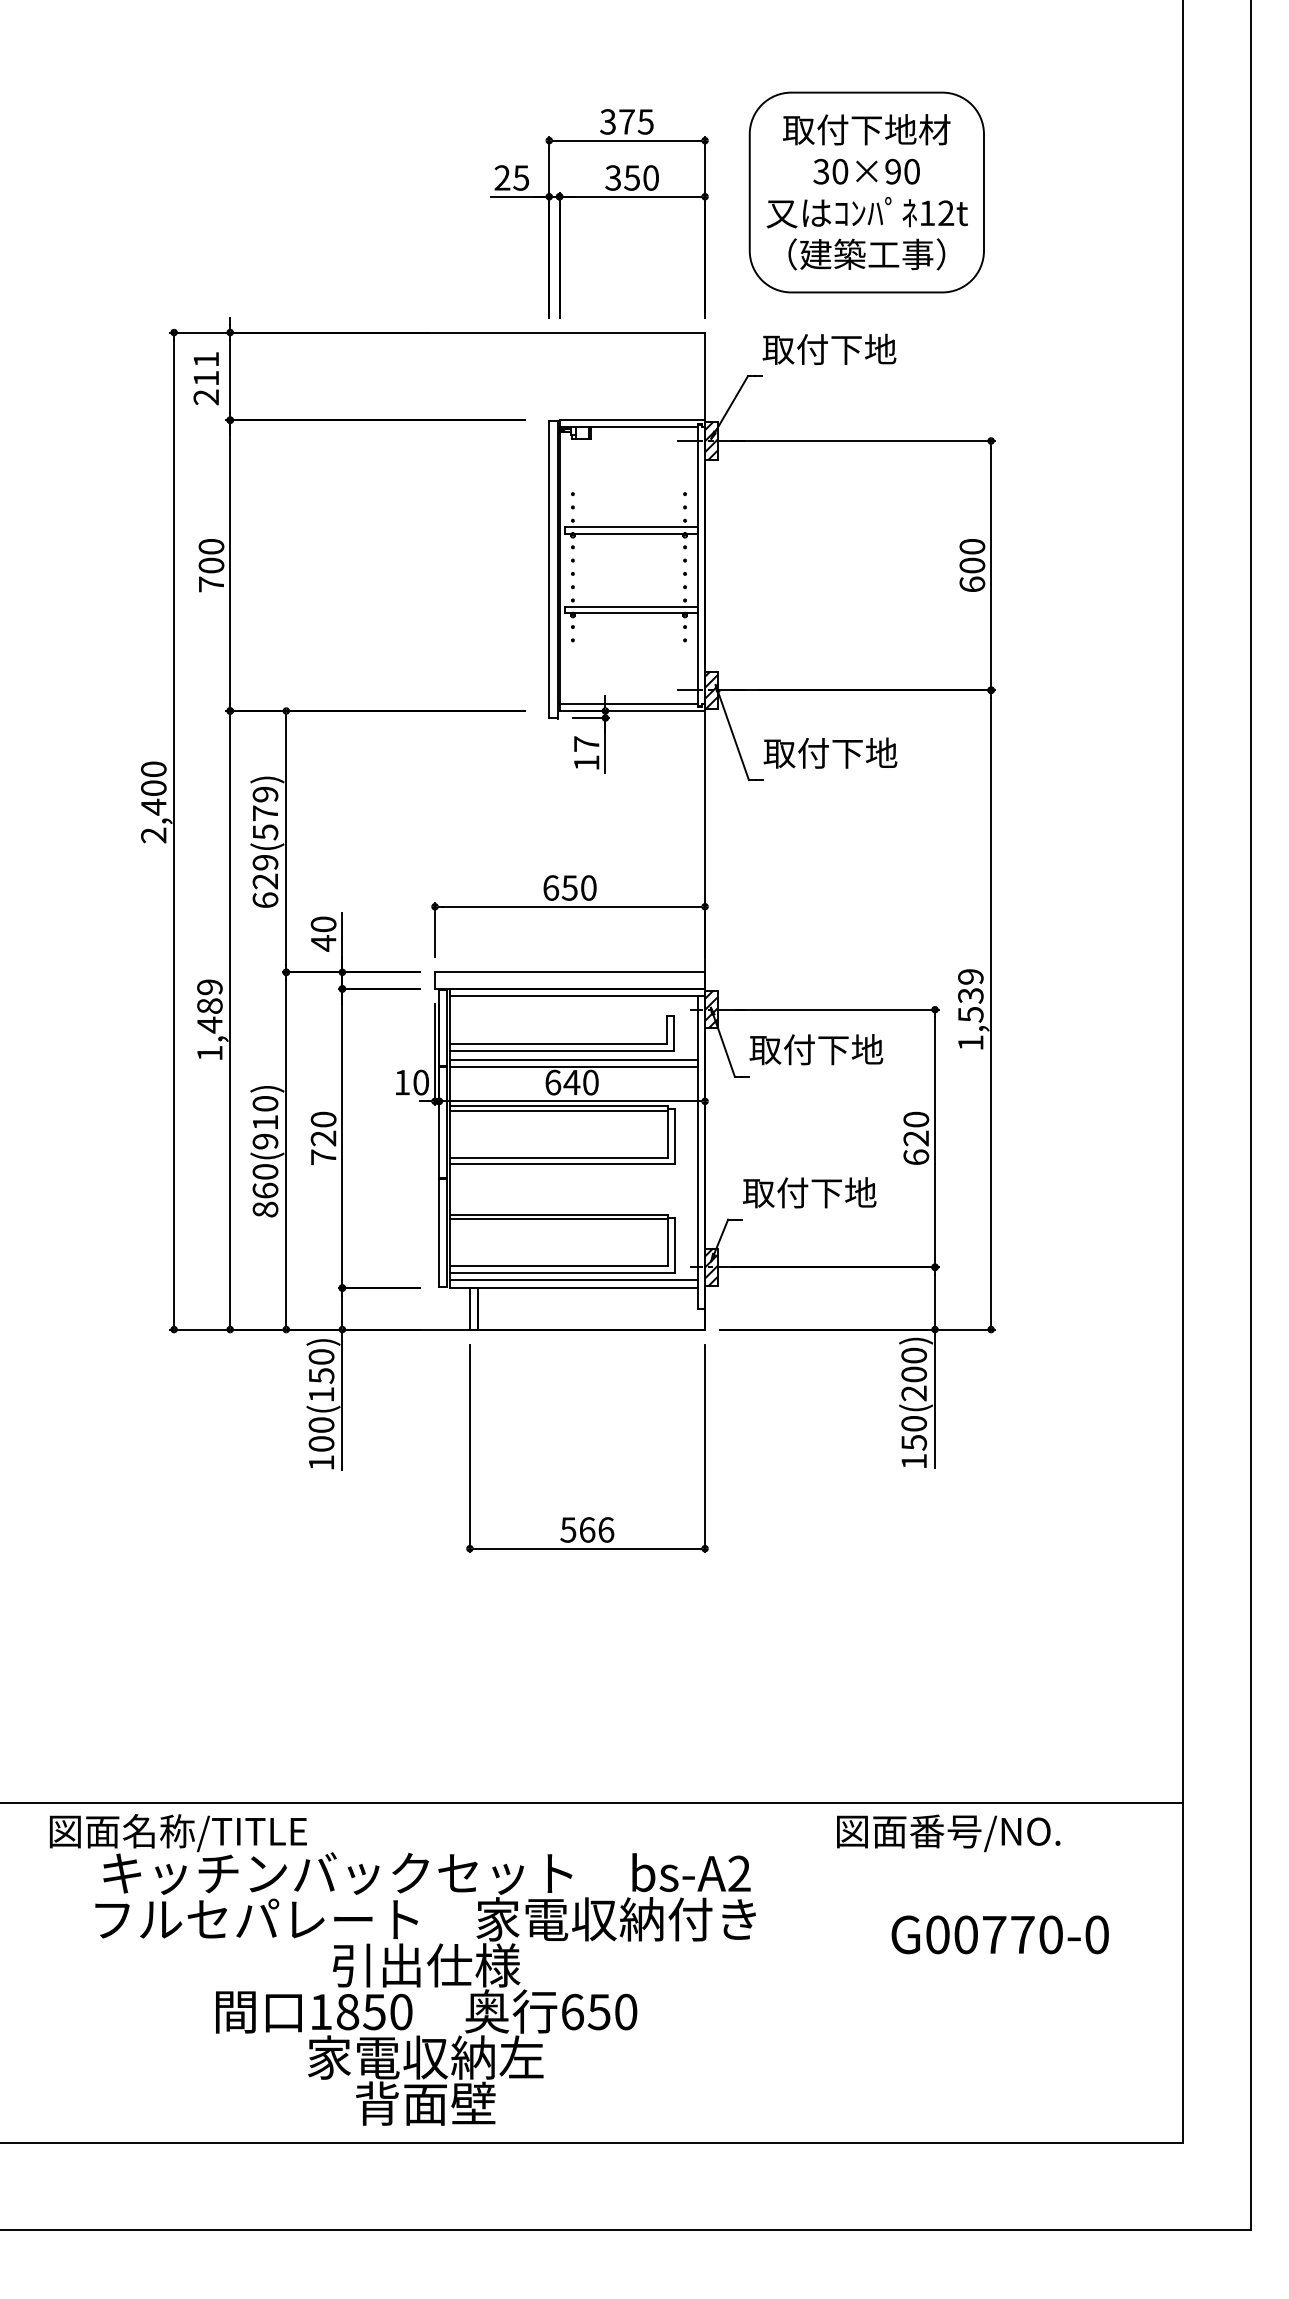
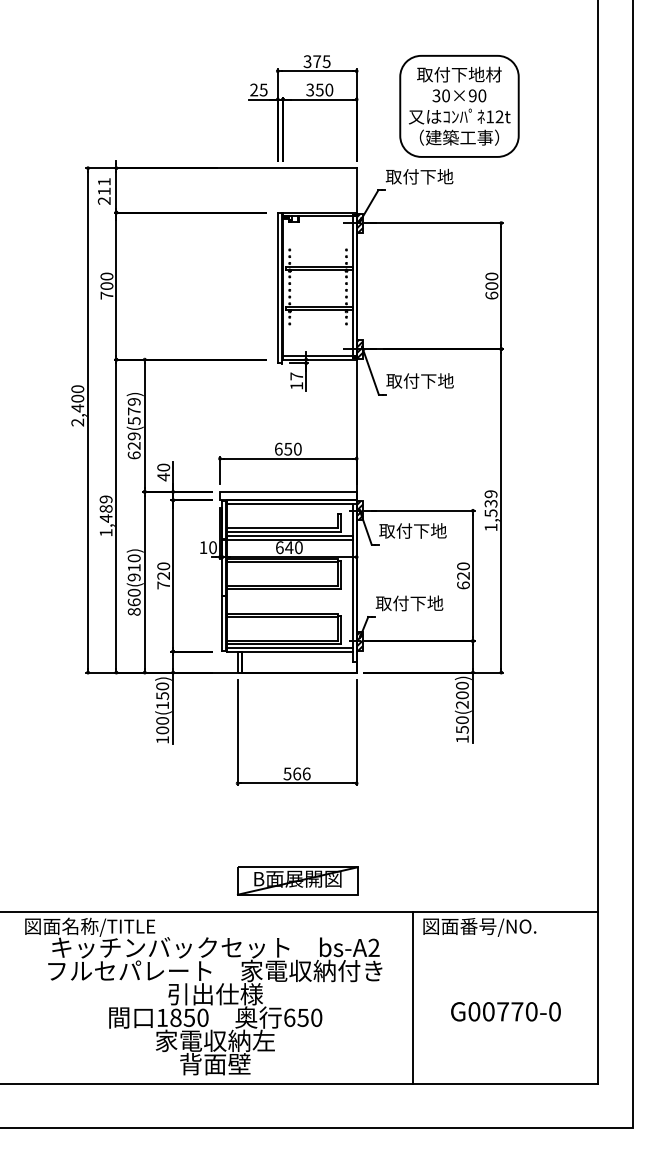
part: (866, 192) -> (459, 106), moved
part: (588, 1740) -> (297, 880), added
text: (999, 1934) -> (505, 1011), moved
line: (817, 1971) -> (413, 997), added

